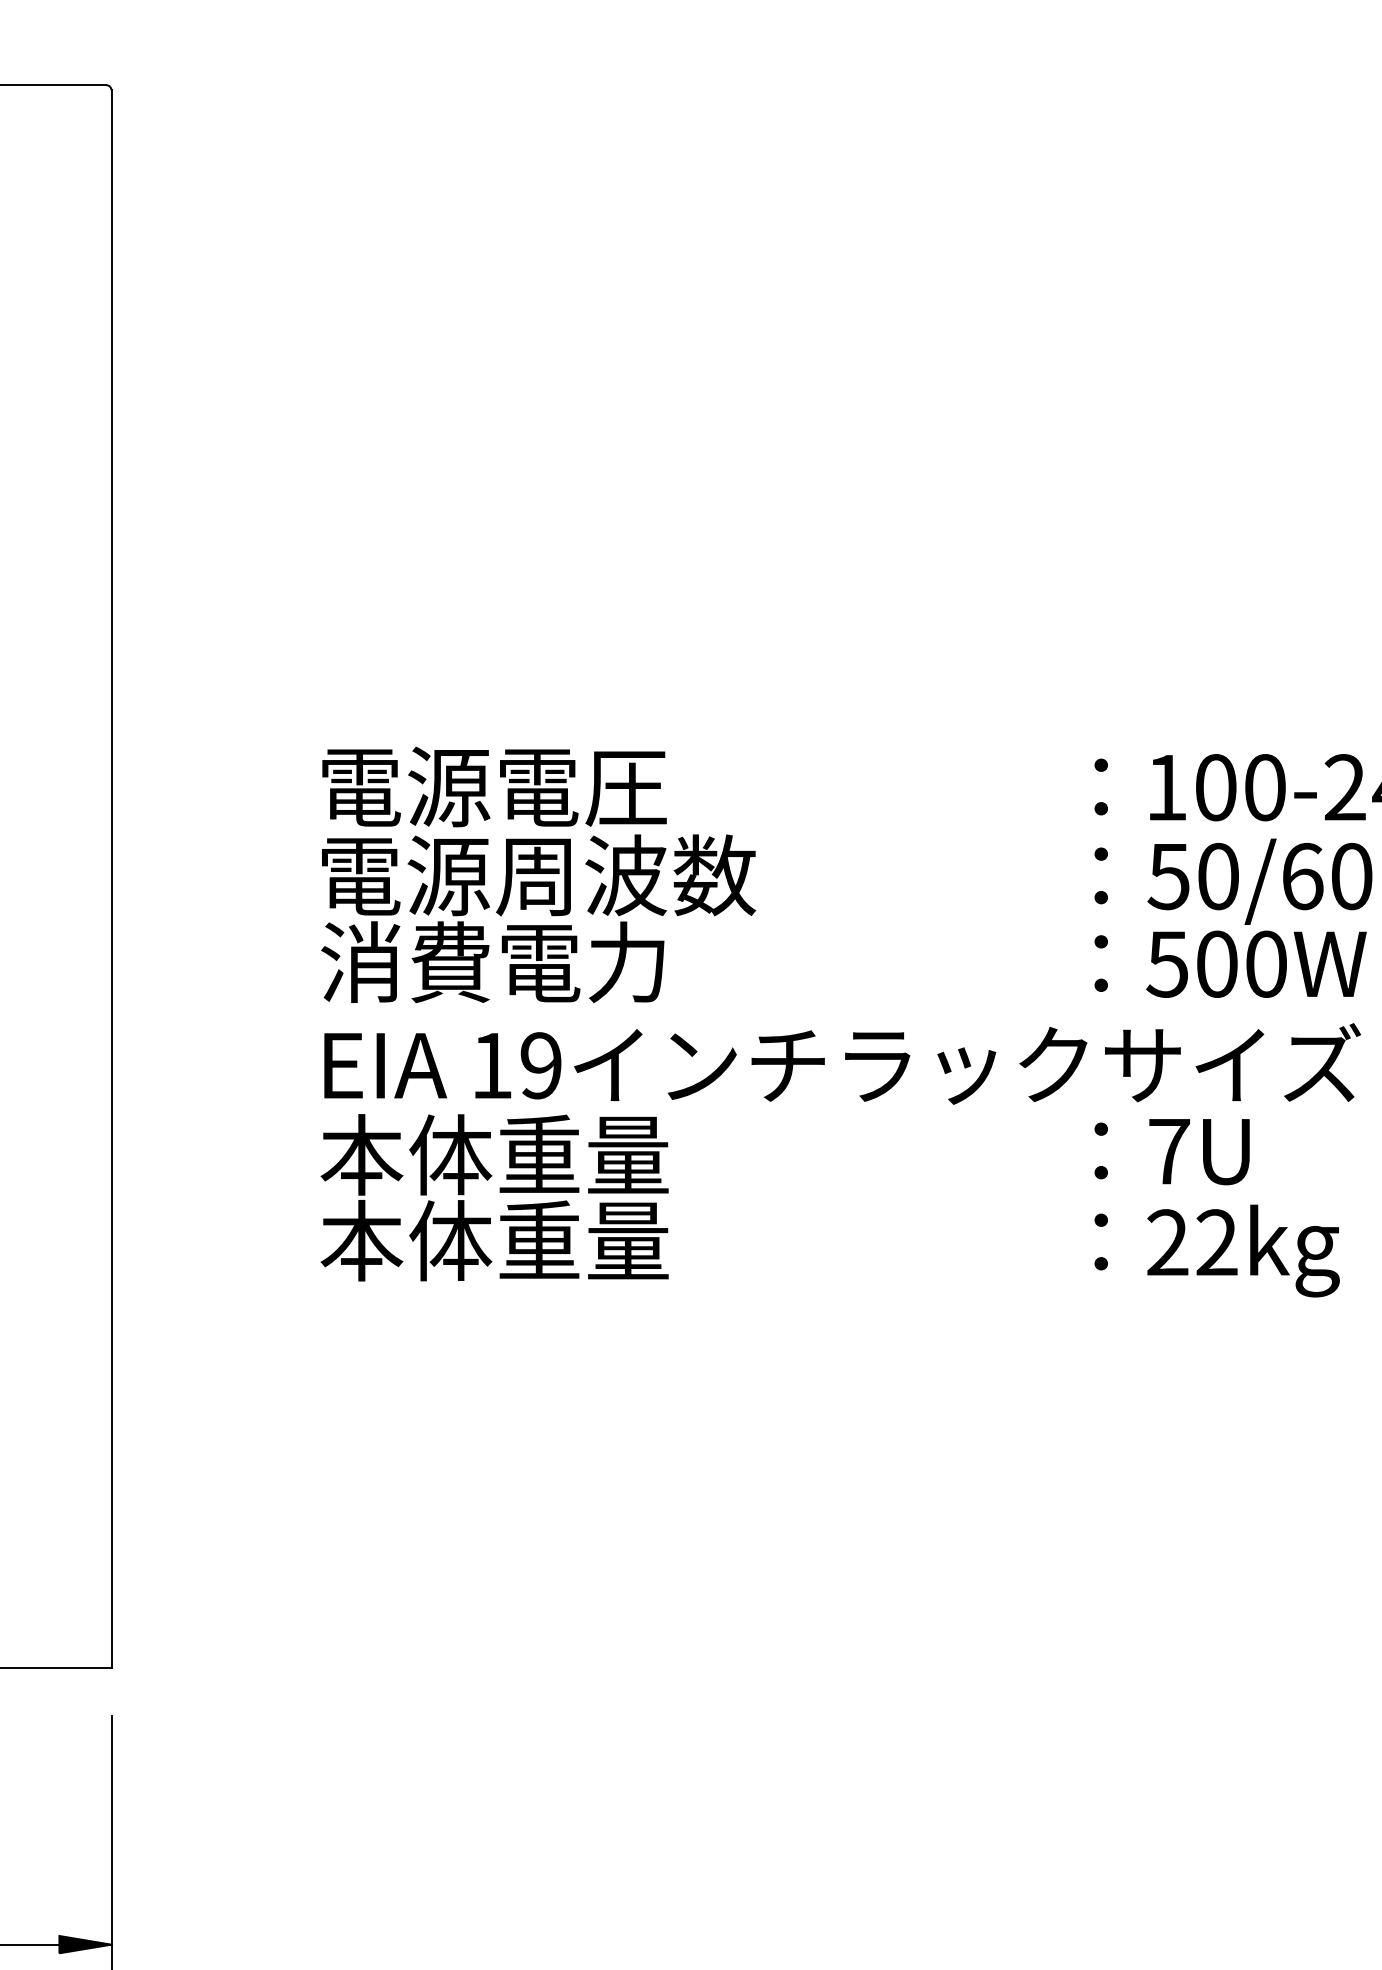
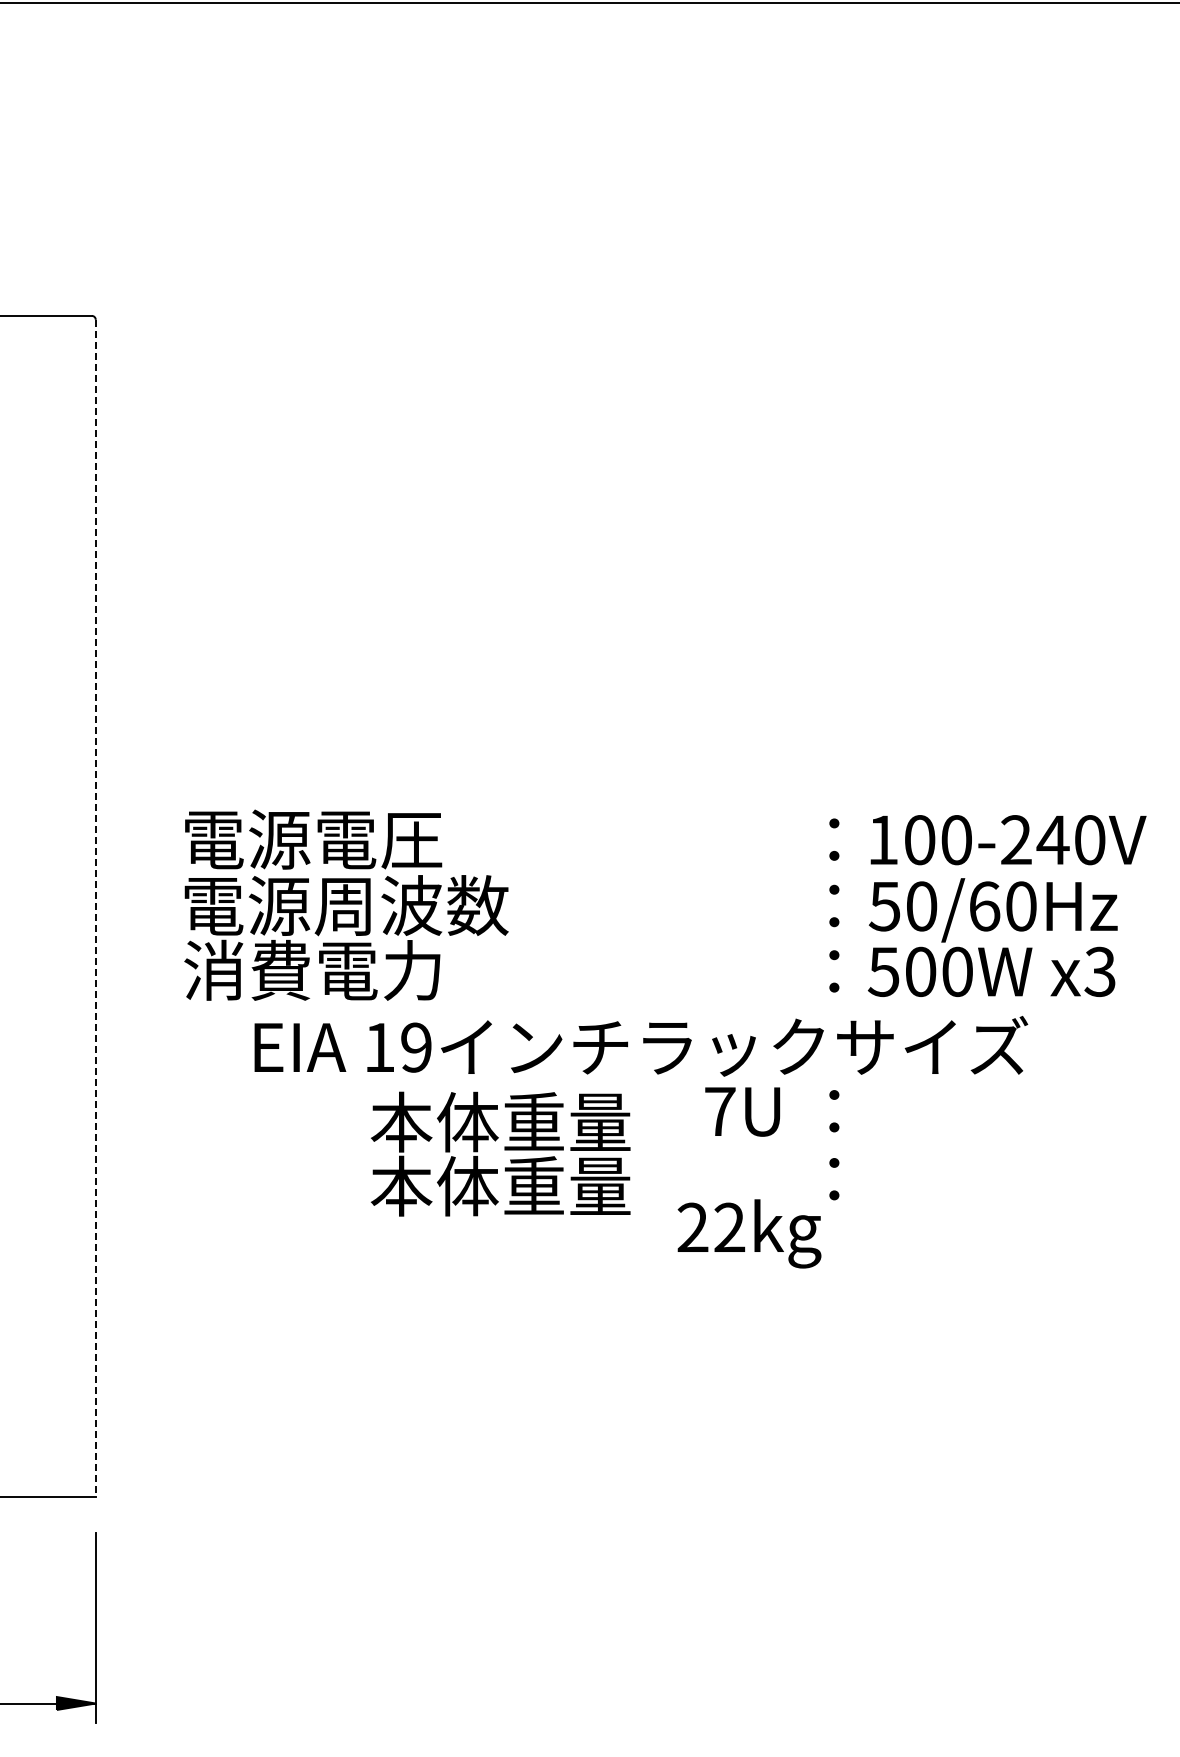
text: (538, 873) -> (346, 904), moved
line: (111, 879) -> (95, 908), solid -> dashed
text: (1199, 1151) -> (742, 1111), moved
text: (494, 1196) -> (500, 1153), moved
text: (1243, 1250) -> (749, 1233), moved

